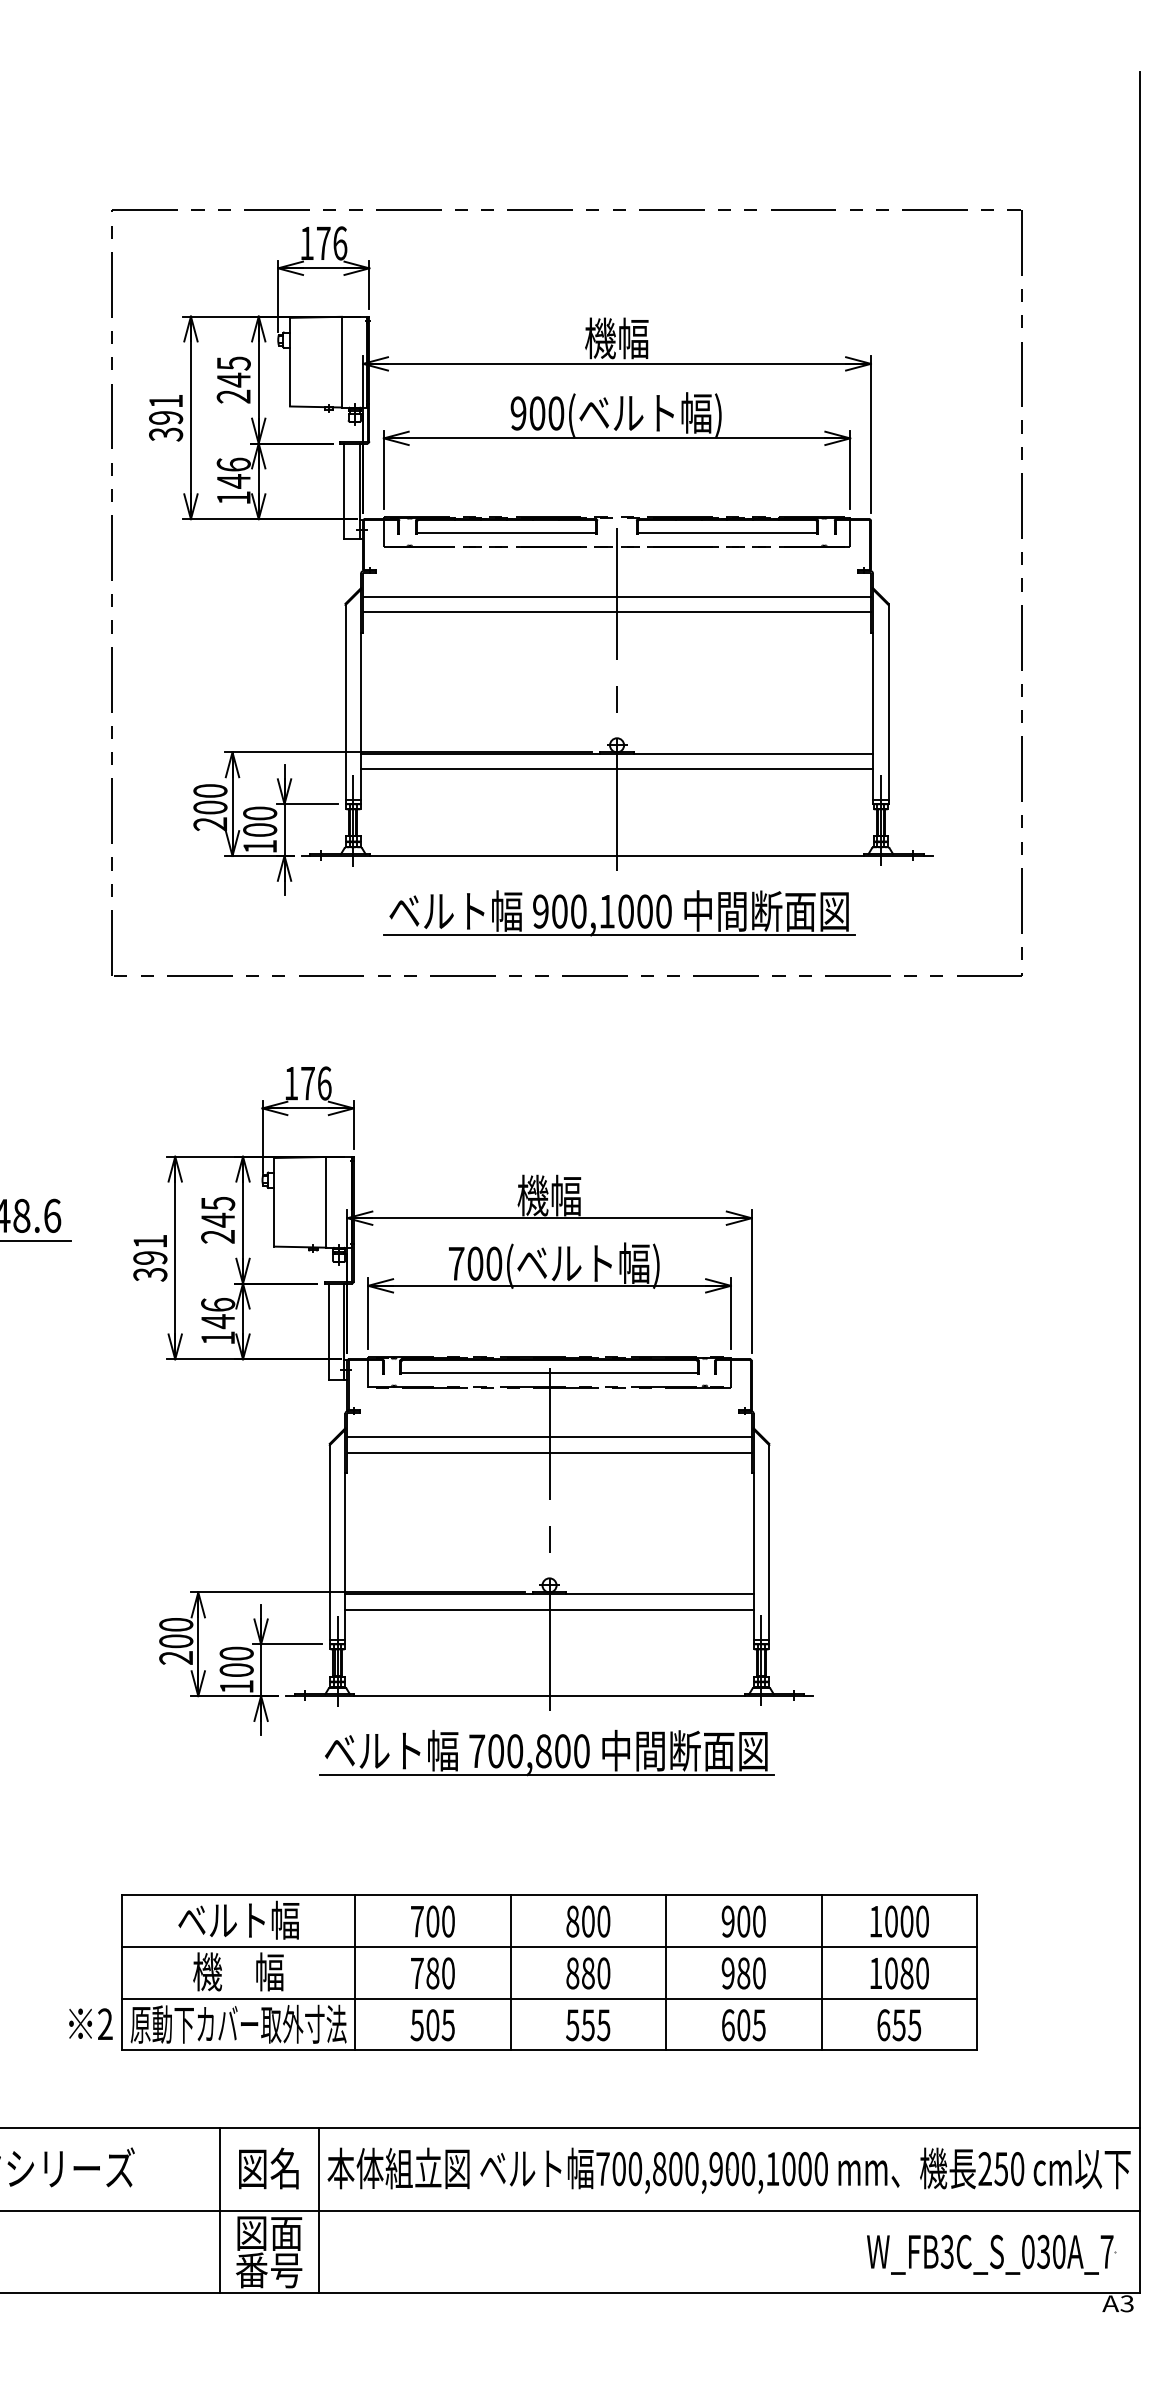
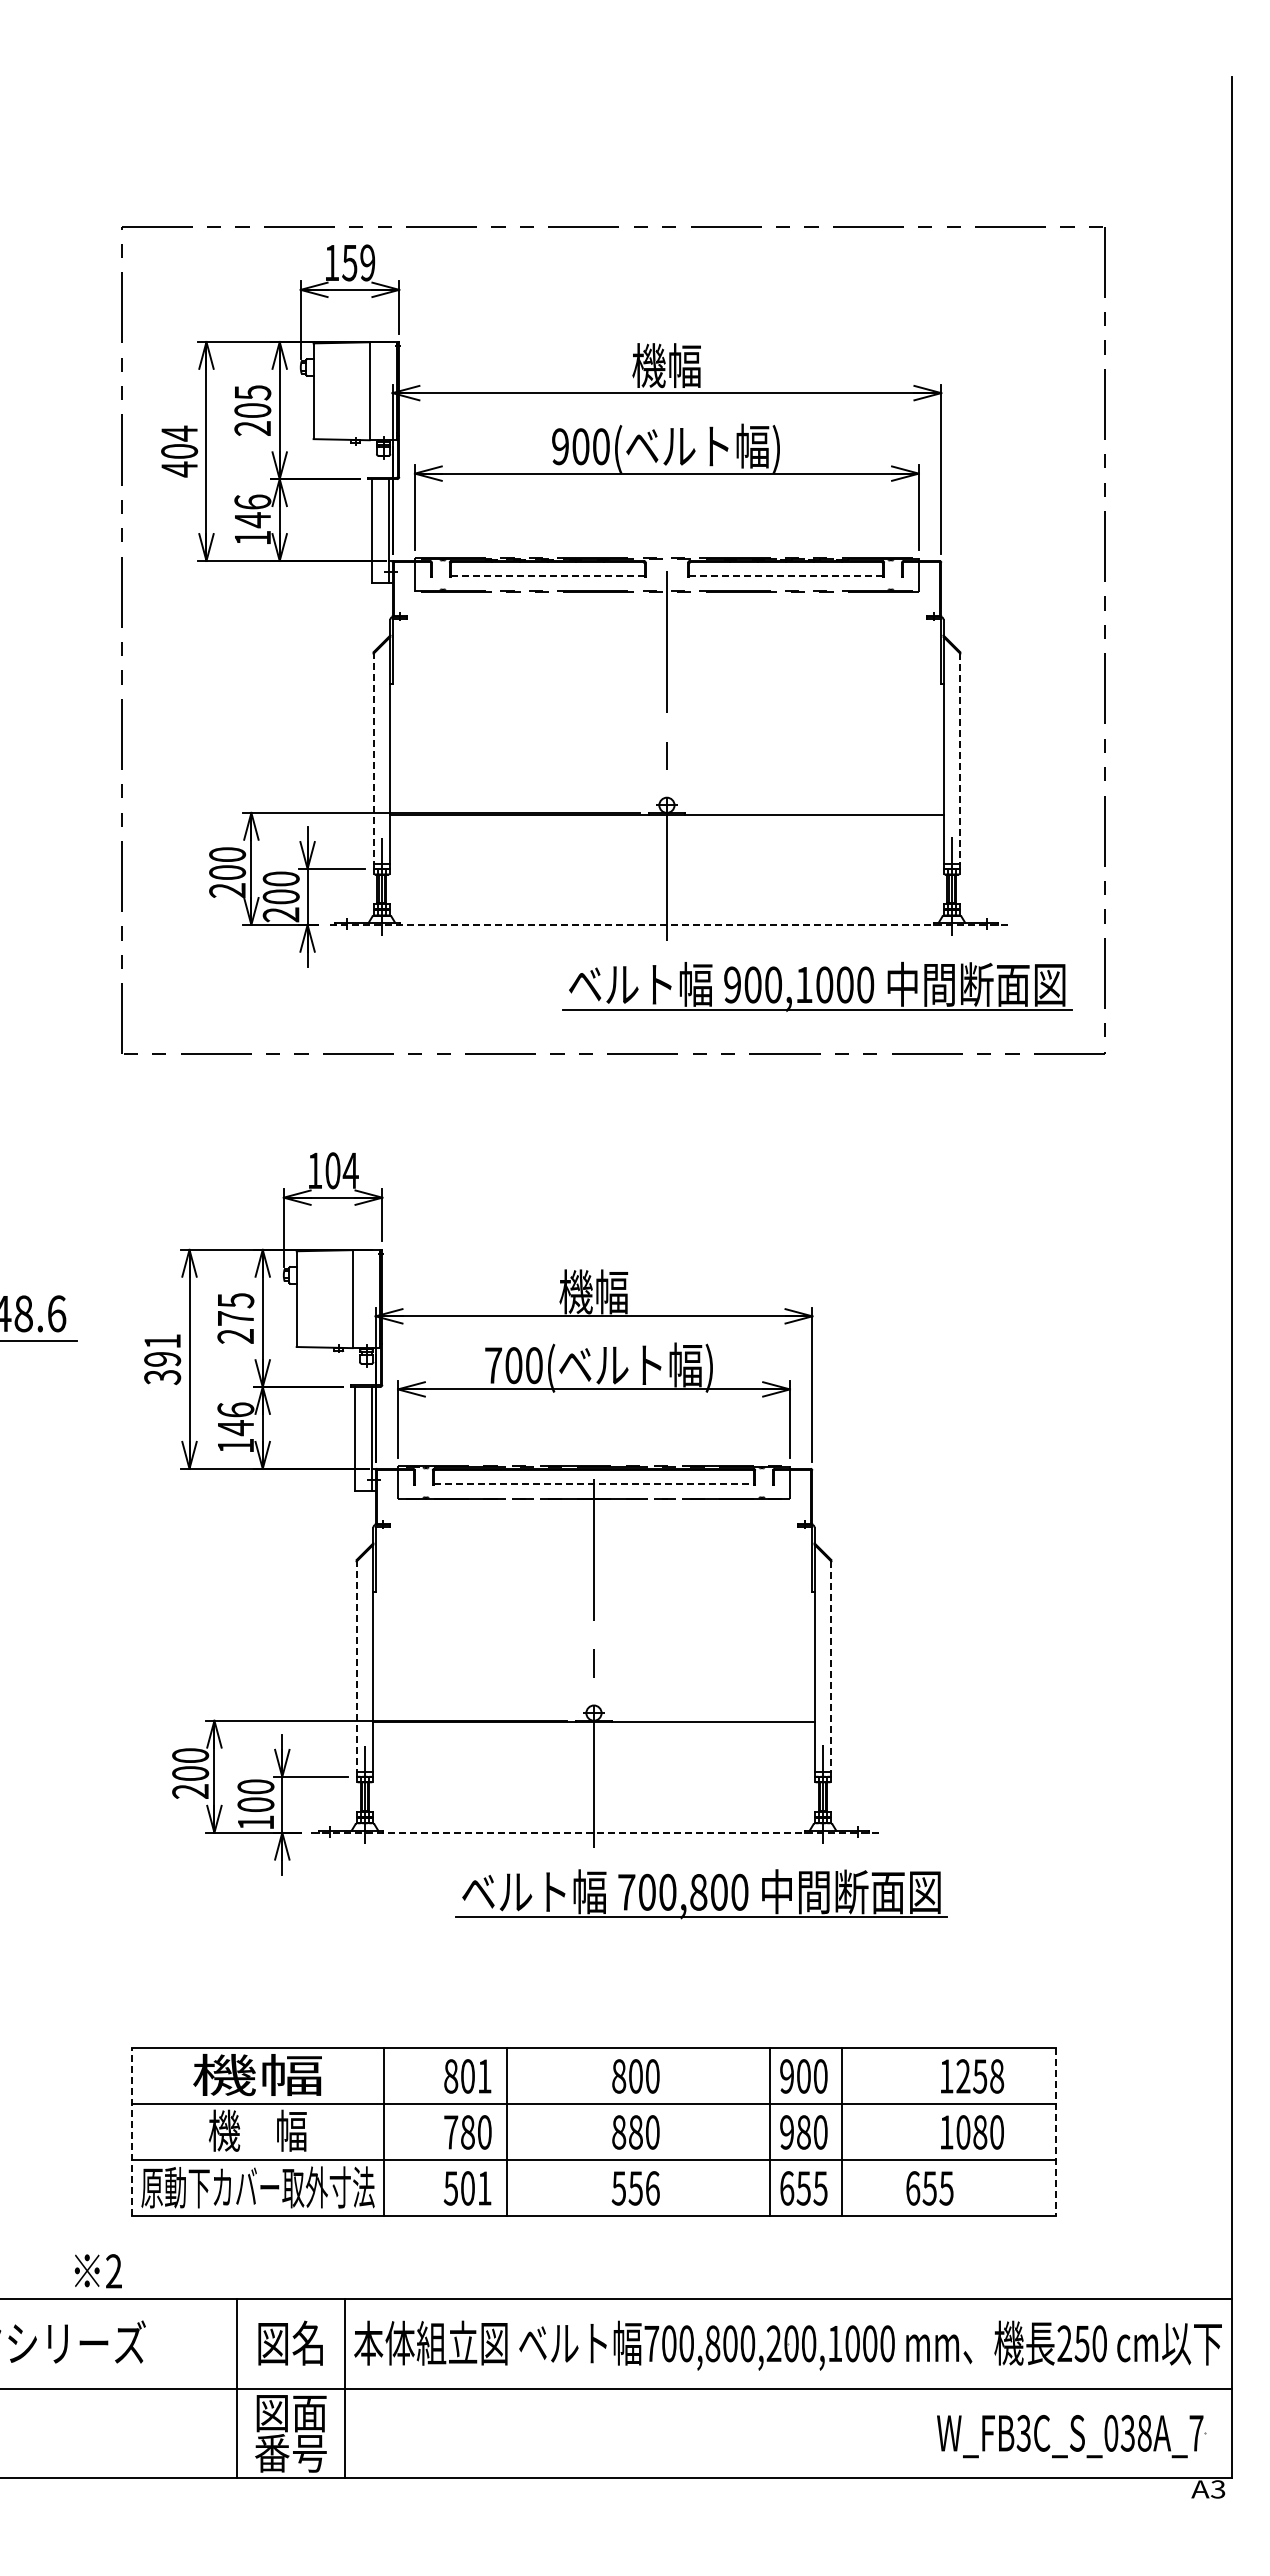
text: (331, 243) -> (358, 262), 176 -> 159
text: (233, 379) -> (252, 410), 245 -> 205
text: (165, 417) -> (179, 451), 391 -> 404
line: (506, 533) -> (547, 576), solid -> dashed
line: (727, 533) -> (786, 576), solid -> dashed
line: (617, 596) -> (667, 644), removed
line: (617, 612) -> (667, 661), removed
line: (888, 703) -> (960, 760), solid -> dashed
line: (345, 704) -> (373, 761), solid -> dashed
line: (616, 769) -> (666, 831), removed
text: (259, 846) -> (280, 914), 100 -> 200
line: (616, 855) -> (666, 924), solid -> dashed
part: (619, 912) -> (817, 986), moved
text: (315, 1083) -> (341, 1170), 176 -> 104
text: (217, 1220) -> (235, 1318), 245 -> 275
line: (550, 1372) -> (594, 1483), solid -> dashed
line: (550, 1436) -> (594, 1552), removed
line: (550, 1452) -> (594, 1569), removed
line: (769, 1543) -> (831, 1667), solid -> dashed
line: (329, 1544) -> (356, 1668), solid -> dashed
line: (549, 1609) -> (593, 1739), removed
line: (549, 1695) -> (593, 1832), solid -> dashed
part: (546, 1753) -> (701, 1894), moved
text: (238, 1919) -> (257, 2074), ベルト幅 -> 機幅
text: (432, 1921) -> (467, 2076), 700 -> 801
text: (907, 1921) -> (980, 2076), 1000 -> 1258
line: (122, 1972) -> (132, 2131), solid -> dashed
line: (511, 1972) -> (507, 2131), moved
line: (665, 1972) -> (769, 2131), moved
line: (821, 1972) -> (841, 2131), moved
line: (976, 1972) -> (1055, 2131), solid -> dashed
text: (90, 2024) -> (97, 2271), moved
text: (448, 2025) -> (484, 2188), 505 -> 501
text: (603, 2025) -> (652, 2188), 555 -> 556
text: (743, 2025) -> (803, 2188), 605 -> 655
text: (898, 2025) -> (929, 2188), moved
text: (715, 2169) -> (773, 2344), 700,800,900,1000 -> 700,800,200,1000
text: (1058, 2251) -> (1144, 2432), W_FB3C_S_030A_7 -> W_FB3C_S_038A_7

